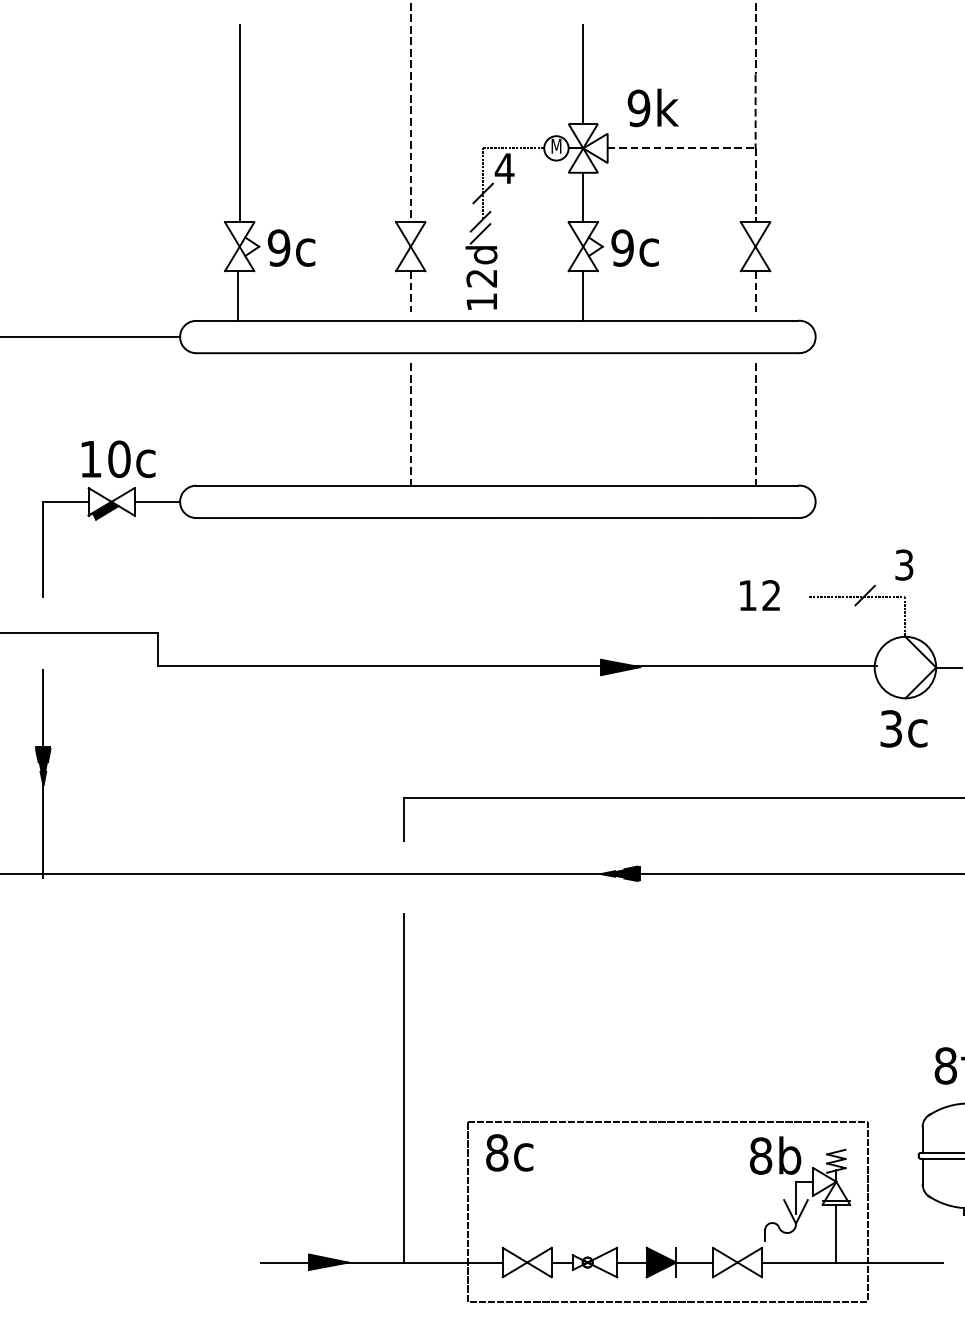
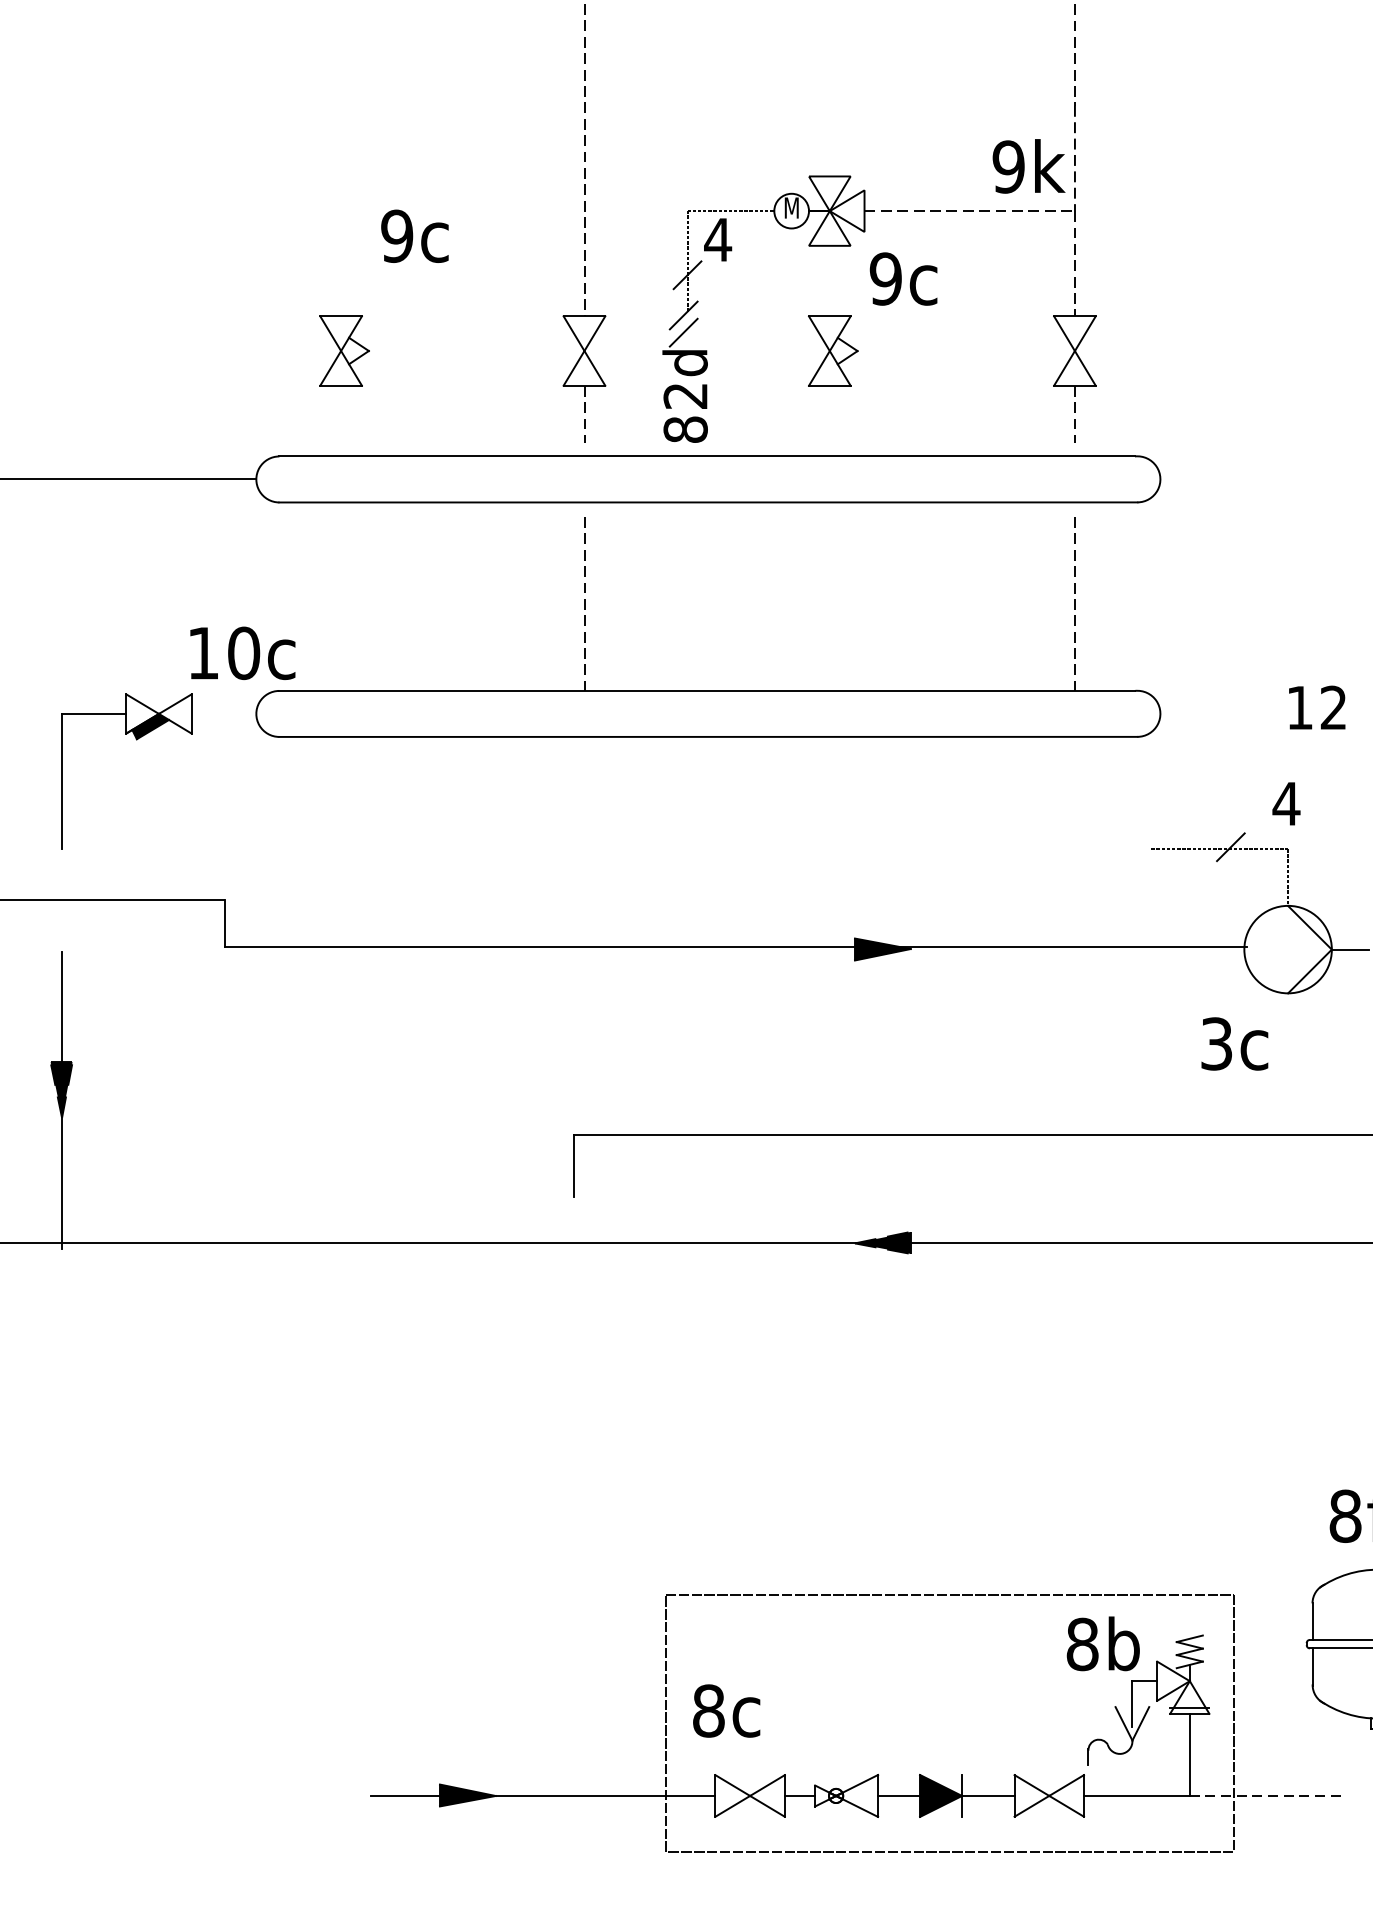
line: (583, 73) -> (830, 104), removed
text: (652, 107) -> (1027, 165), moved
line: (239, 123) -> (340, 175), removed
line: (583, 197) -> (830, 280), removed
text: (291, 247) -> (414, 235), moved
text: (634, 247) -> (902, 278), moved
line: (238, 295) -> (339, 420), removed
line: (583, 295) -> (830, 420), removed
text: (481, 301) -> (685, 428), 12d -> 82d
text: (118, 458) -> (242, 652), moved
line: (157, 501) -> (224, 713), removed
text: (904, 564) -> (1286, 803), 3 -> 4
text: (759, 595) -> (1316, 707), moved
text: (903, 728) -> (1234, 1043), moved
line: (403, 1087) -> (574, 1546), removed
text: (509, 1152) -> (726, 1710), moved
line: (890, 1262) -> (1266, 1795), solid -> dashed

